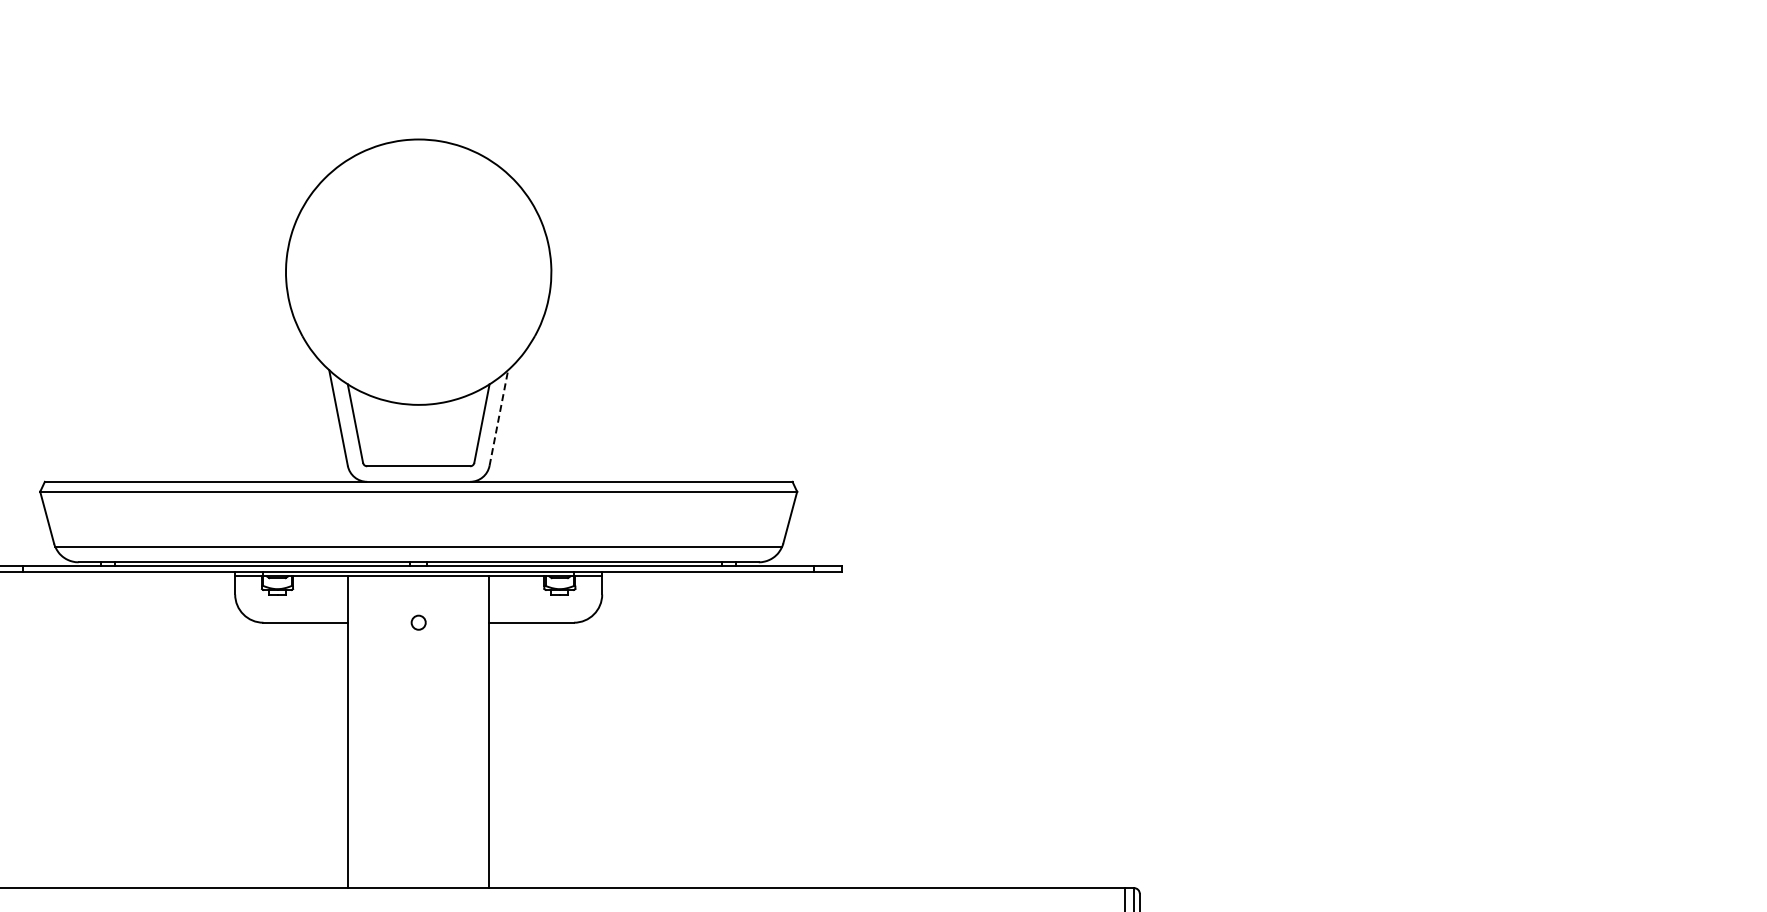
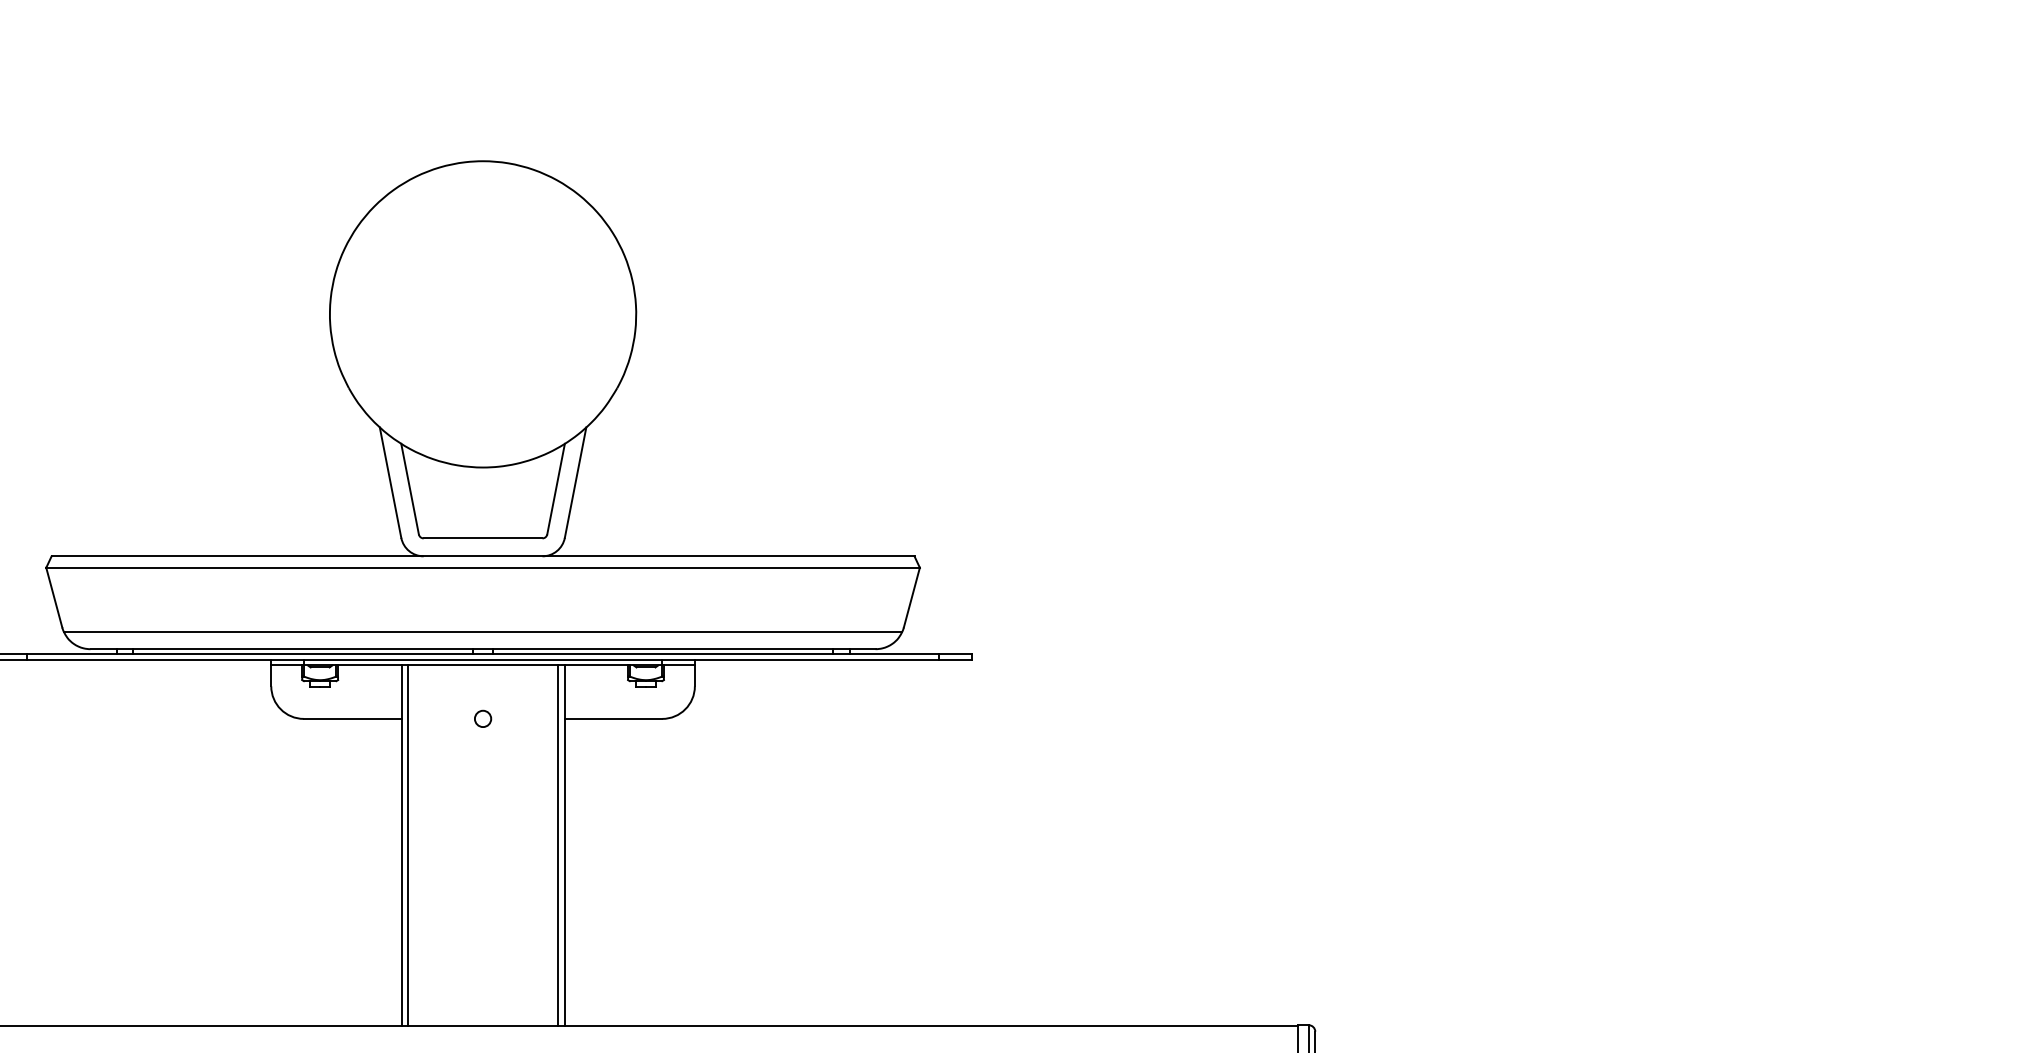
line: (498, 418) -> (575, 483), dashed -> solid
line: (353, 732) -> (407, 845), added
line: (483, 732) -> (557, 845), added

